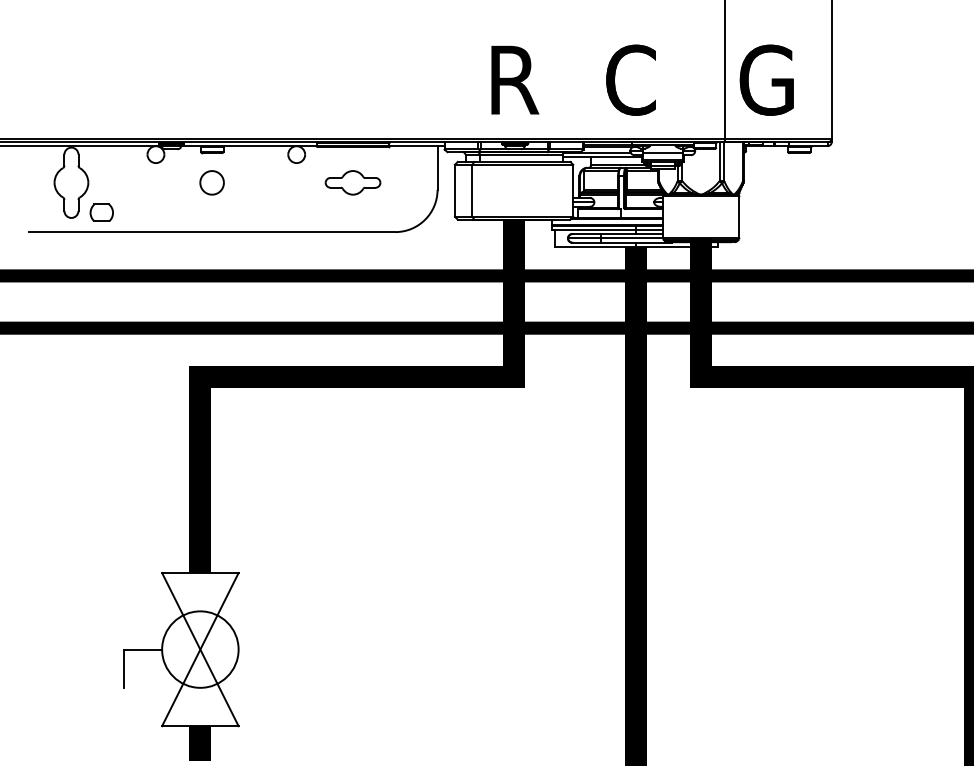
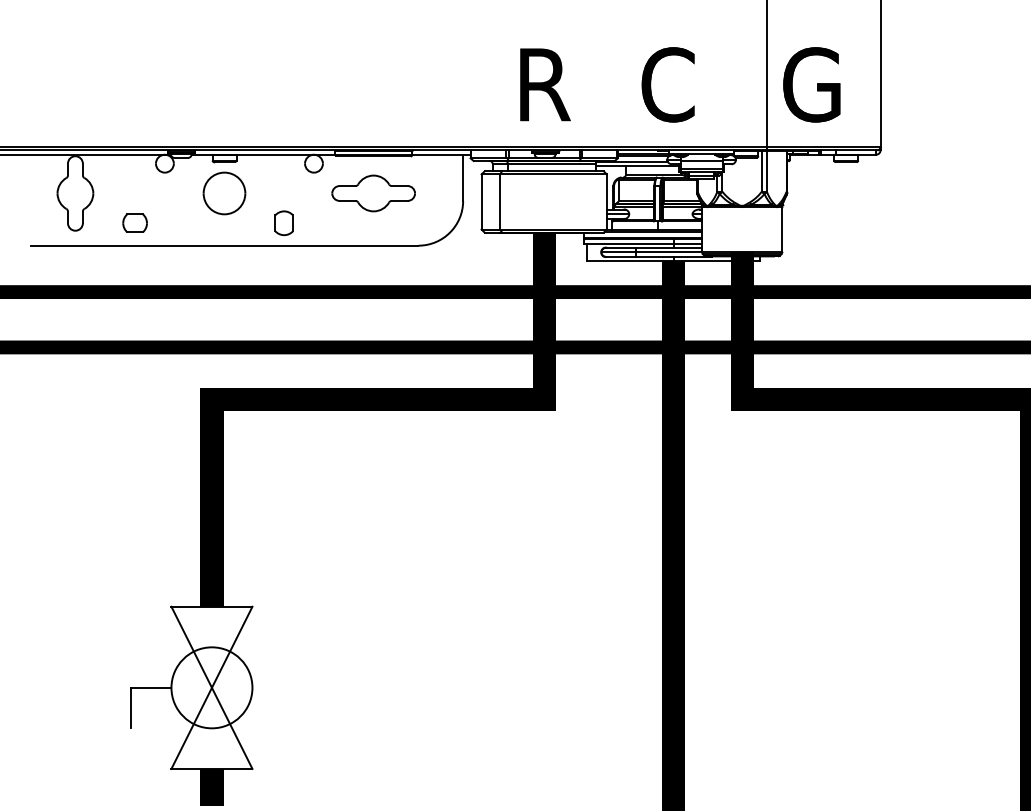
part: (211, 182) -> (223, 193), size x1.67
part: (352, 182) -> (373, 193), size x1.43
part: (268, 210) -> (284, 222), added
part: (101, 212) -> (134, 222), moved

